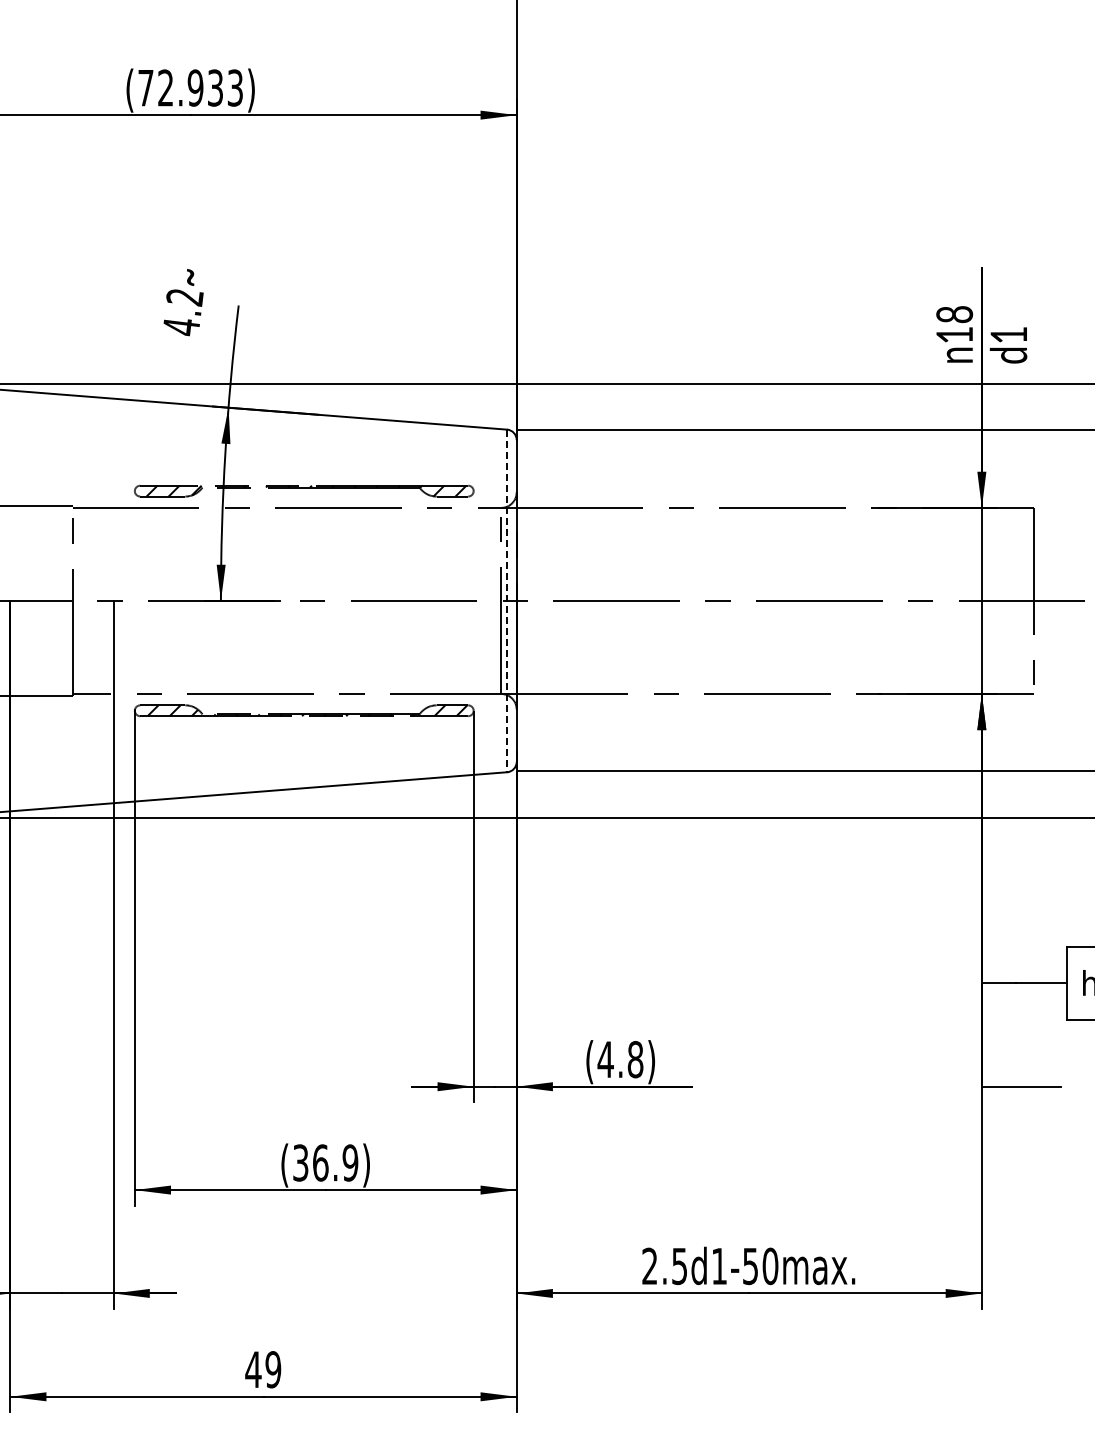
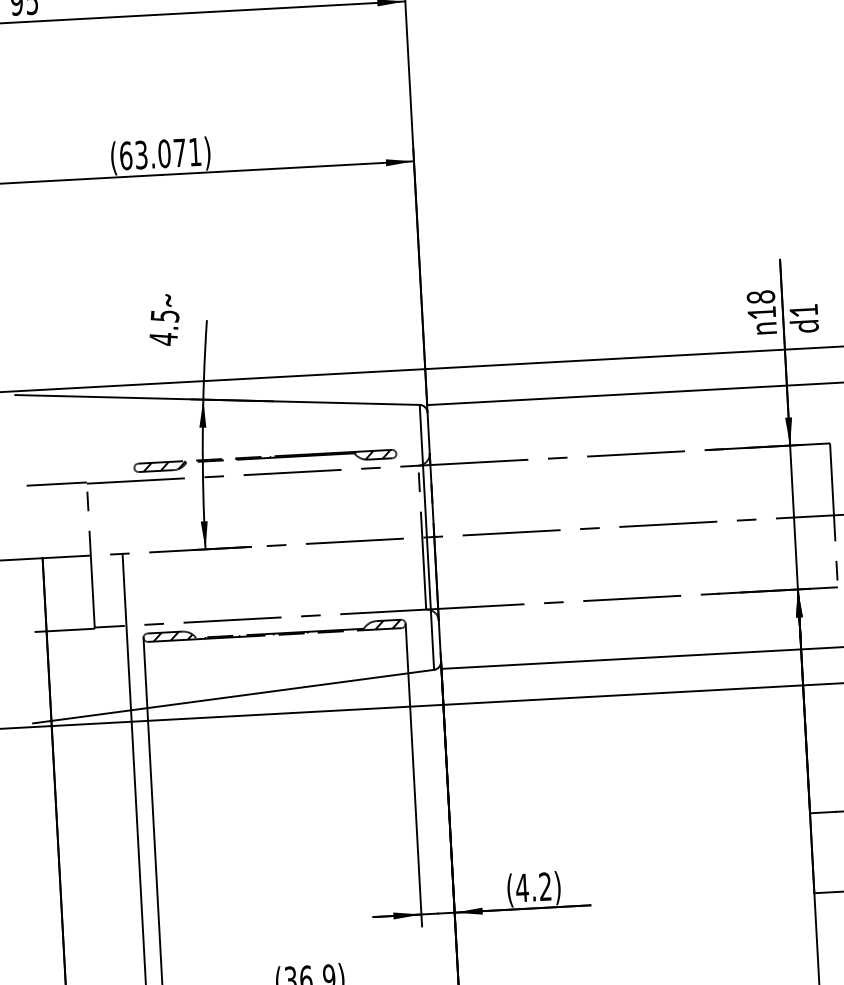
text: (190, 87) -> (160, 153), (72.933) -> (63.071)
text: (184, 297) -> (164, 316), 4.2 -> 4.5
line: (507, 601) -> (427, 537), dashed -> solid
text: (635, 1059) -> (545, 886), (4.8) -> (4.2)

